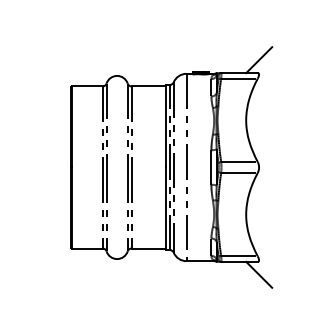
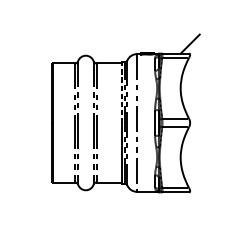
line: (165, 125) -> (121, 92), solid -> dashed
line: (259, 274) -> (190, 201), removed

